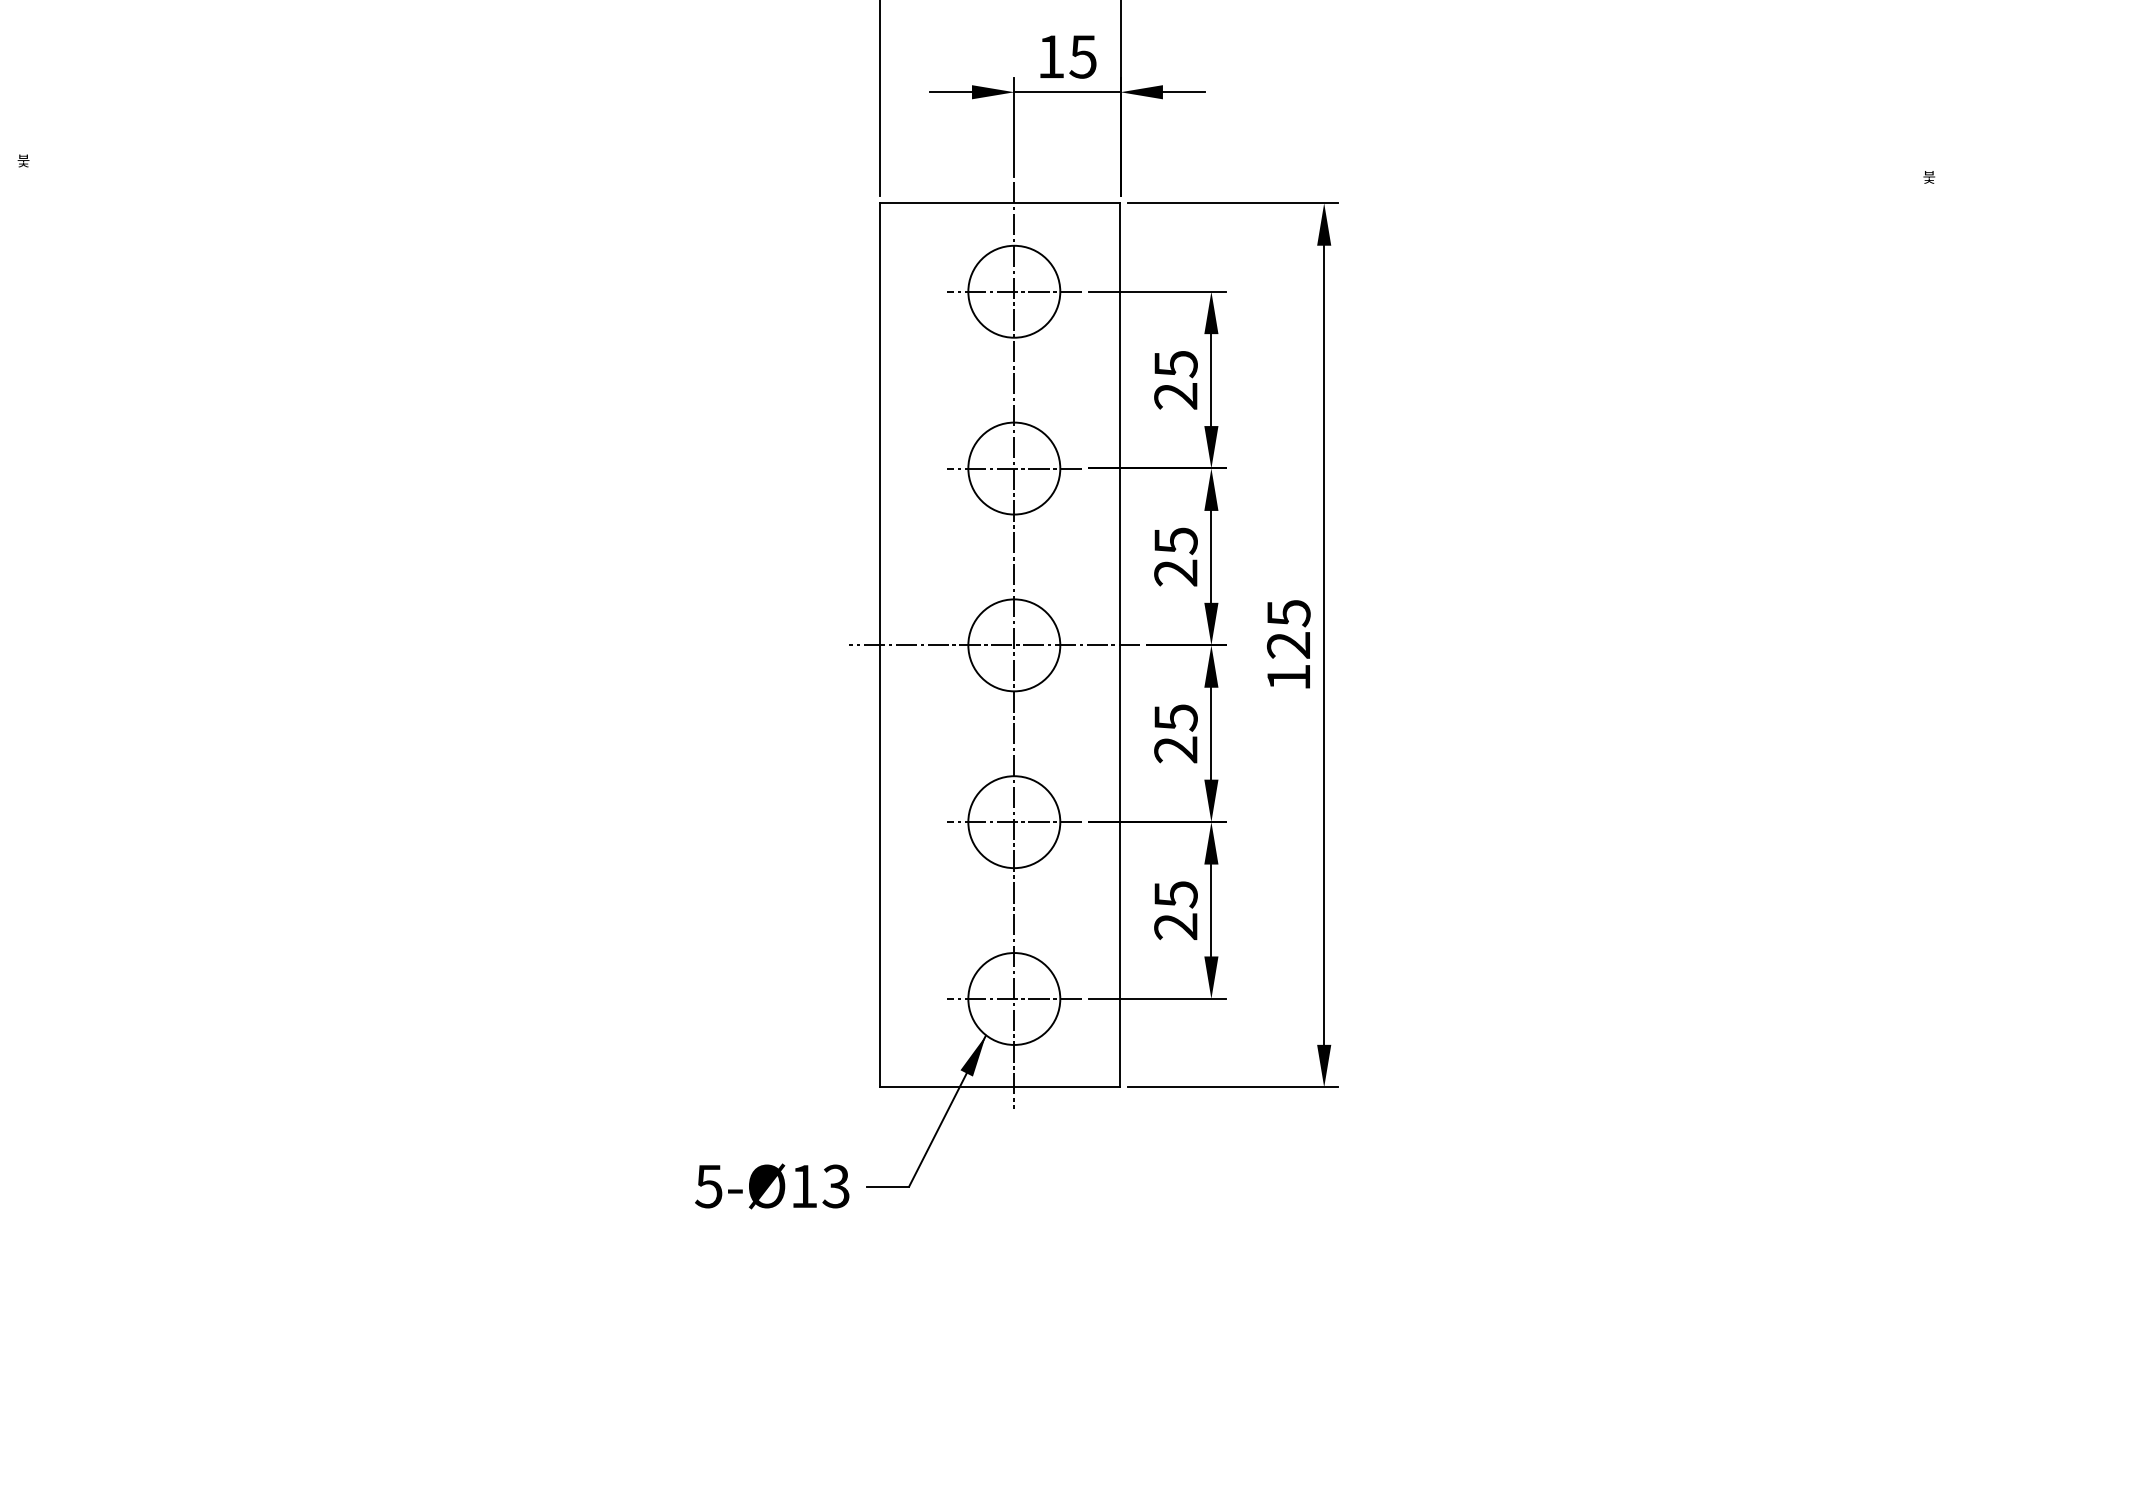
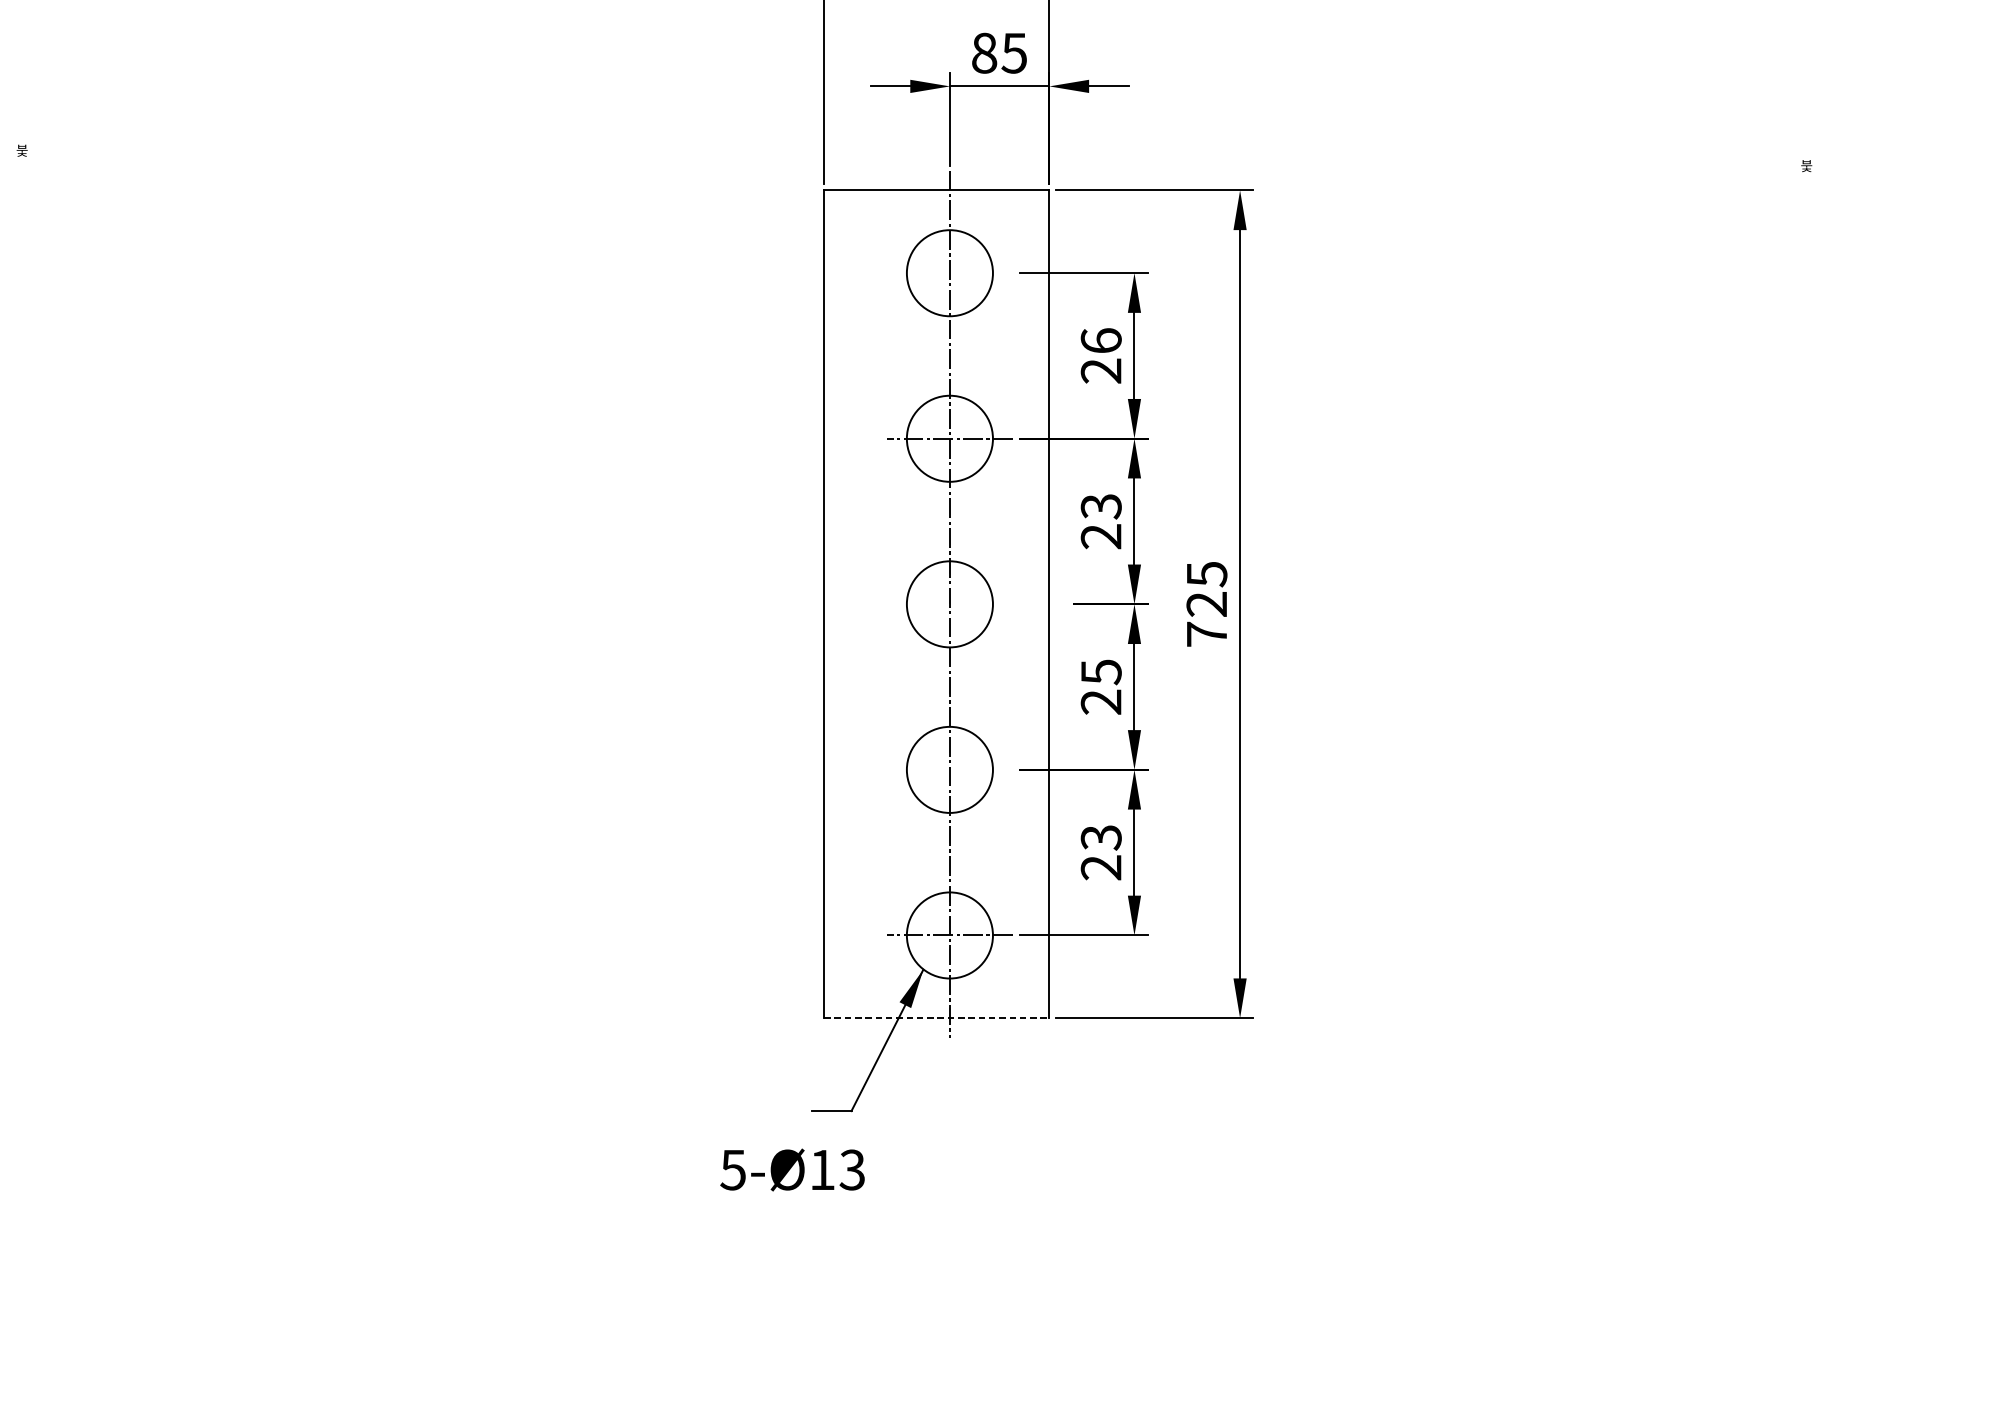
text: (1051, 56) -> (984, 52), 15 -> 85
line: (1014, 291) -> (950, 272), removed
text: (1175, 364) -> (1100, 341), 25 -> 26
text: (1175, 540) -> (1100, 506), 25 -> 23
line: (993, 645) -> (930, 604), removed
text: (1288, 677) -> (1206, 634), 125 -> 725
line: (1014, 822) -> (950, 770), removed
text: (1175, 894) -> (1100, 837), 25 -> 23
line: (1000, 1087) -> (936, 1018), solid -> dashed
text: (772, 1186) -> (792, 1170), moved

